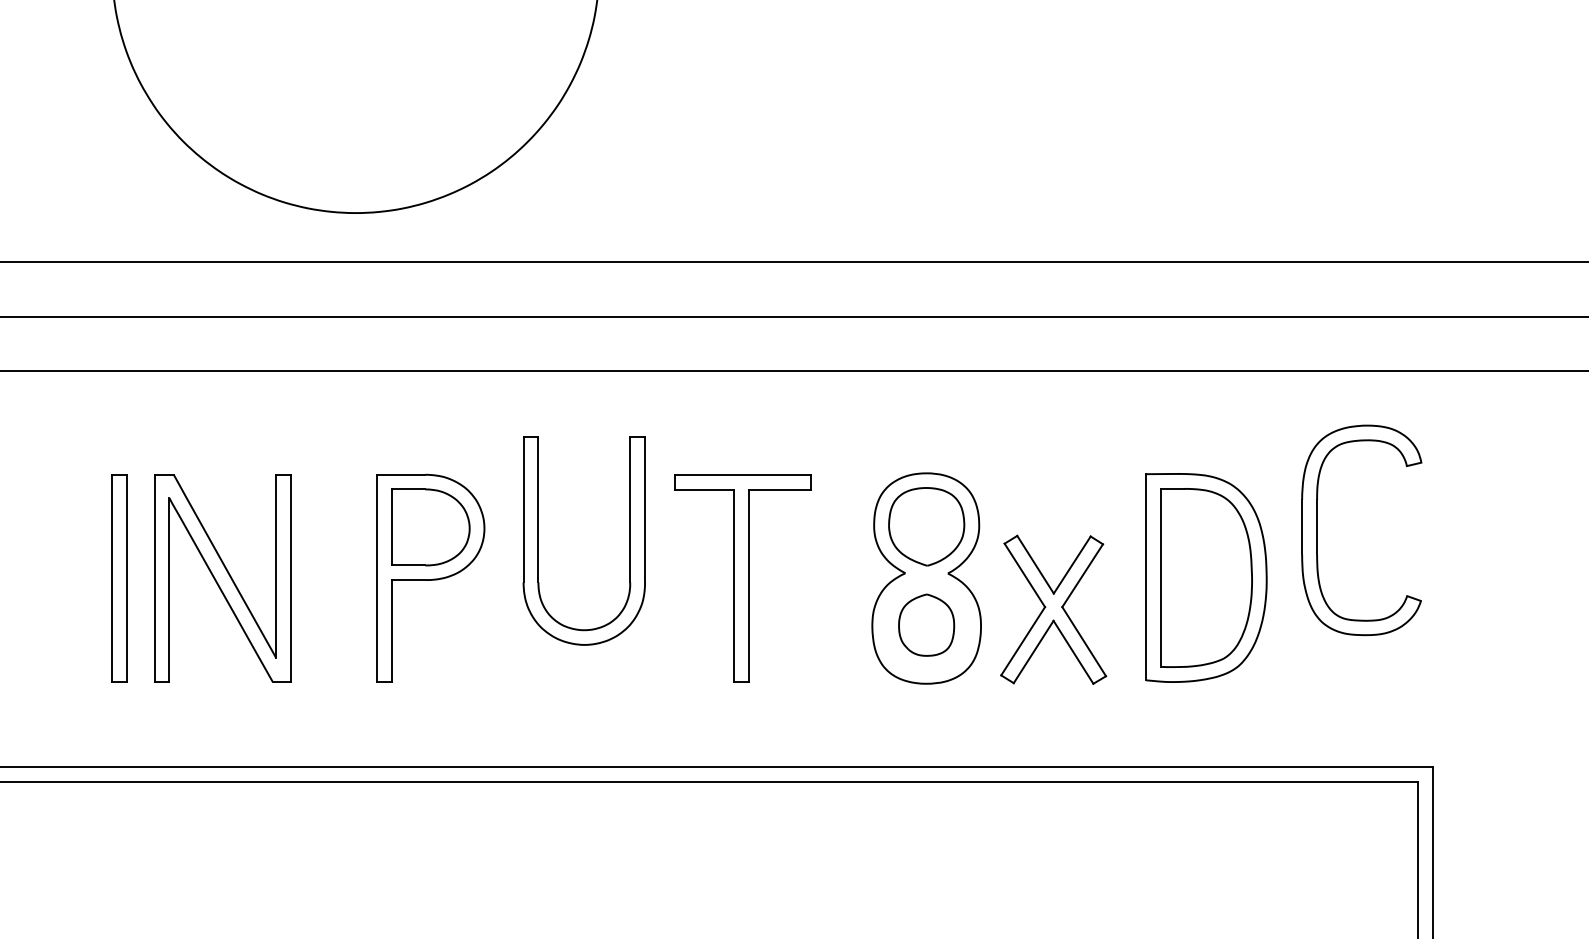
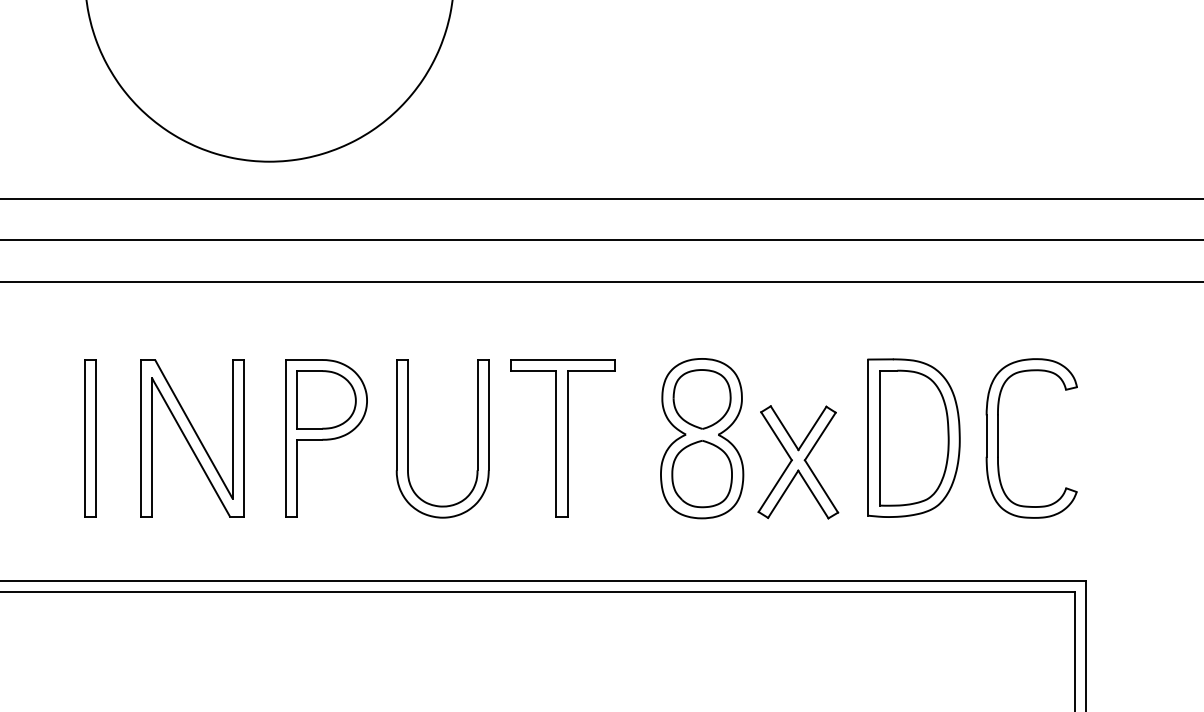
part: (1317, 530) -> (998, 438), moved
part: (538, 540) -> (408, 438), moved
part: (222, 578) -> (192, 438), moved
part: (926, 624) -> (702, 473), size x1.43

